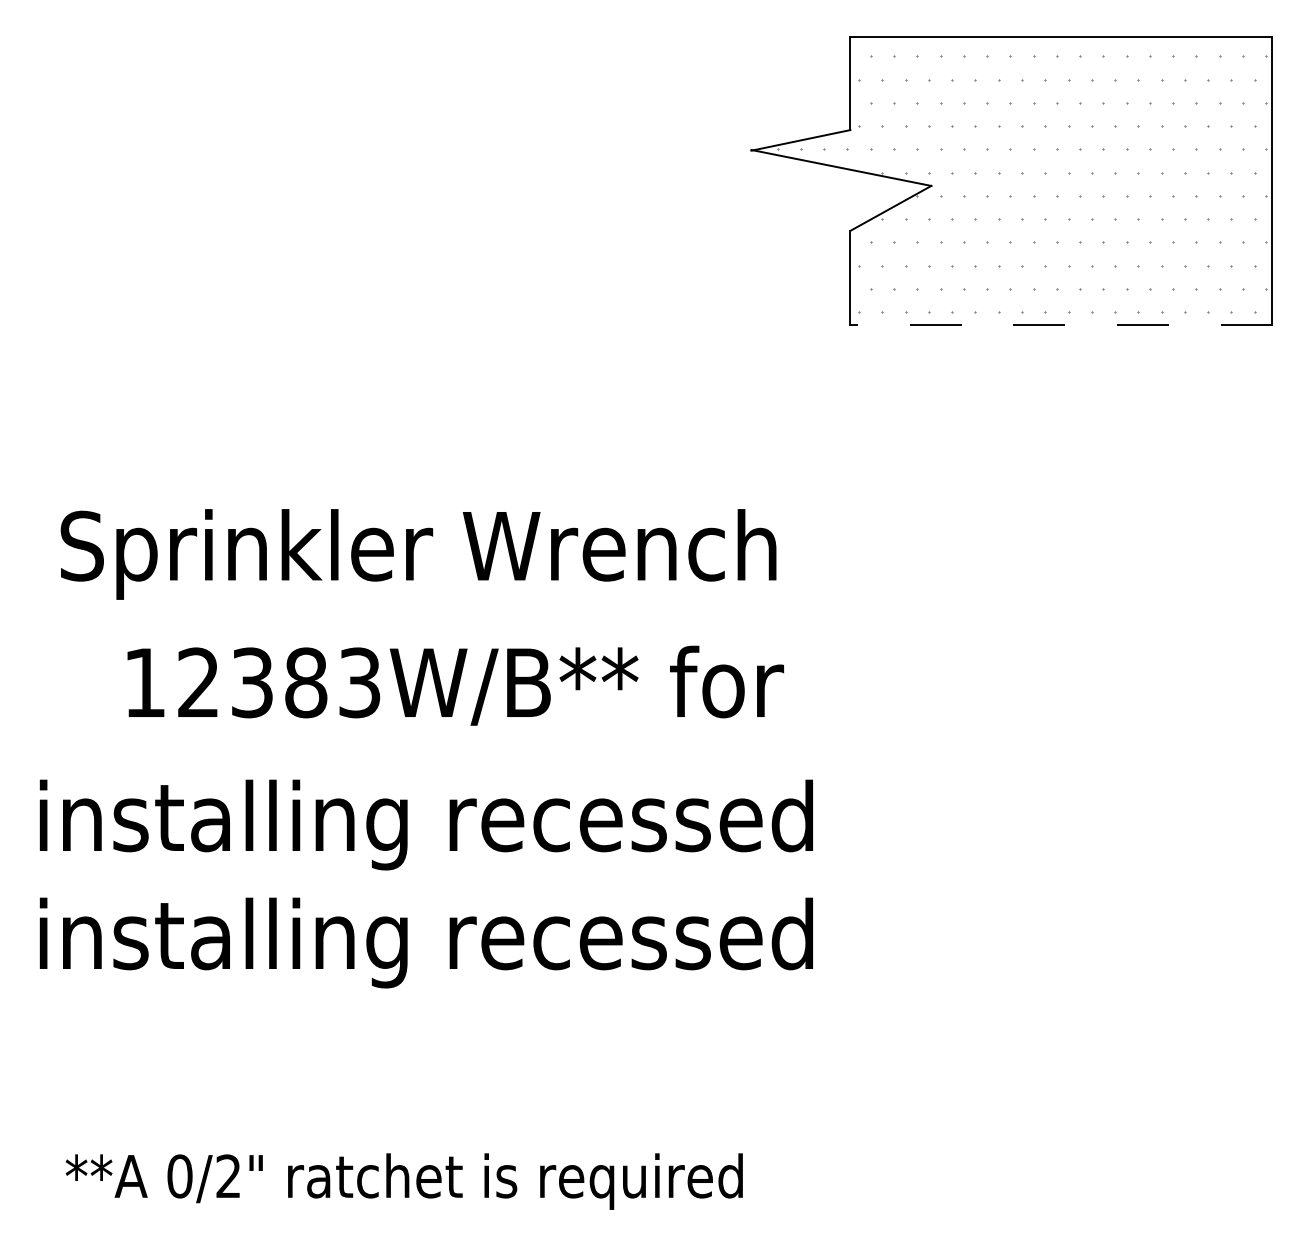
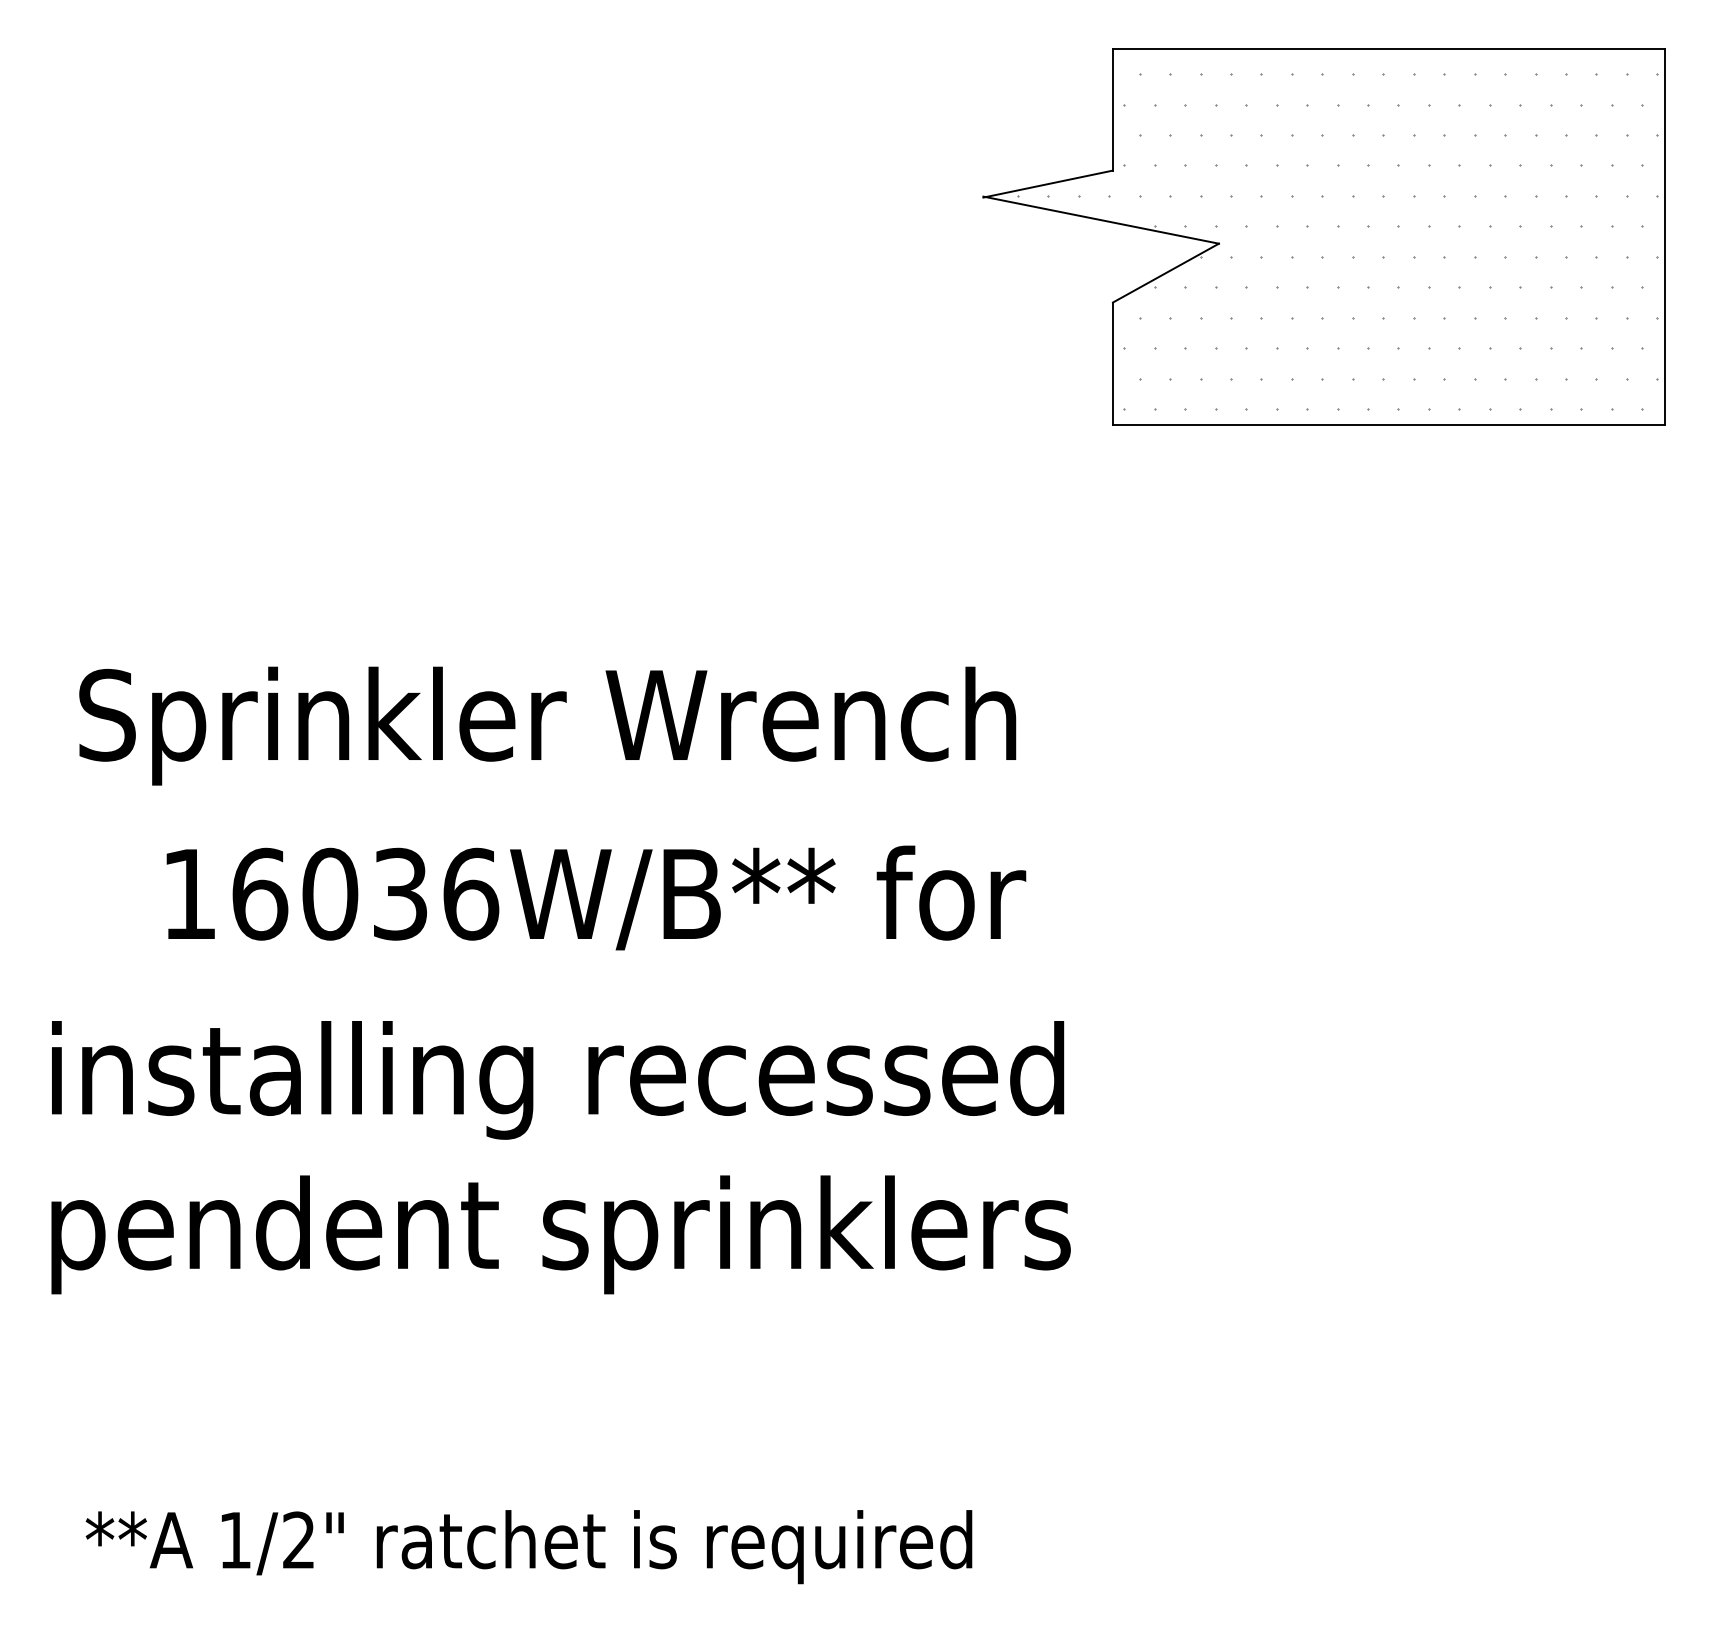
line: (1060, 324) -> (1388, 425), dashed -> solid
text: (279, 682) -> (365, 893), 12383W/B** -> 16036W/B**
text: (428, 942) -> (560, 1234), installing recessed -> pendent sprinklers
text: (180, 1176) -> (235, 1540), 0/2" -> 1/2"

